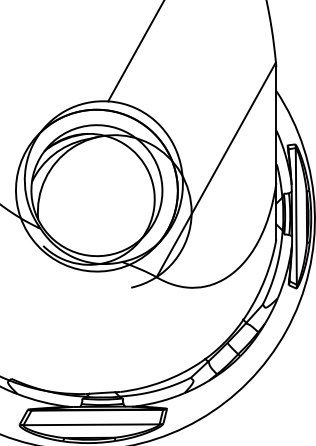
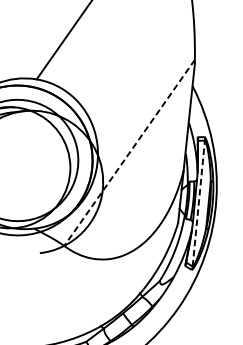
line: (216, 169) -> (129, 152), solid -> dashed
line: (296, 215) -> (199, 202), solid -> dashed

